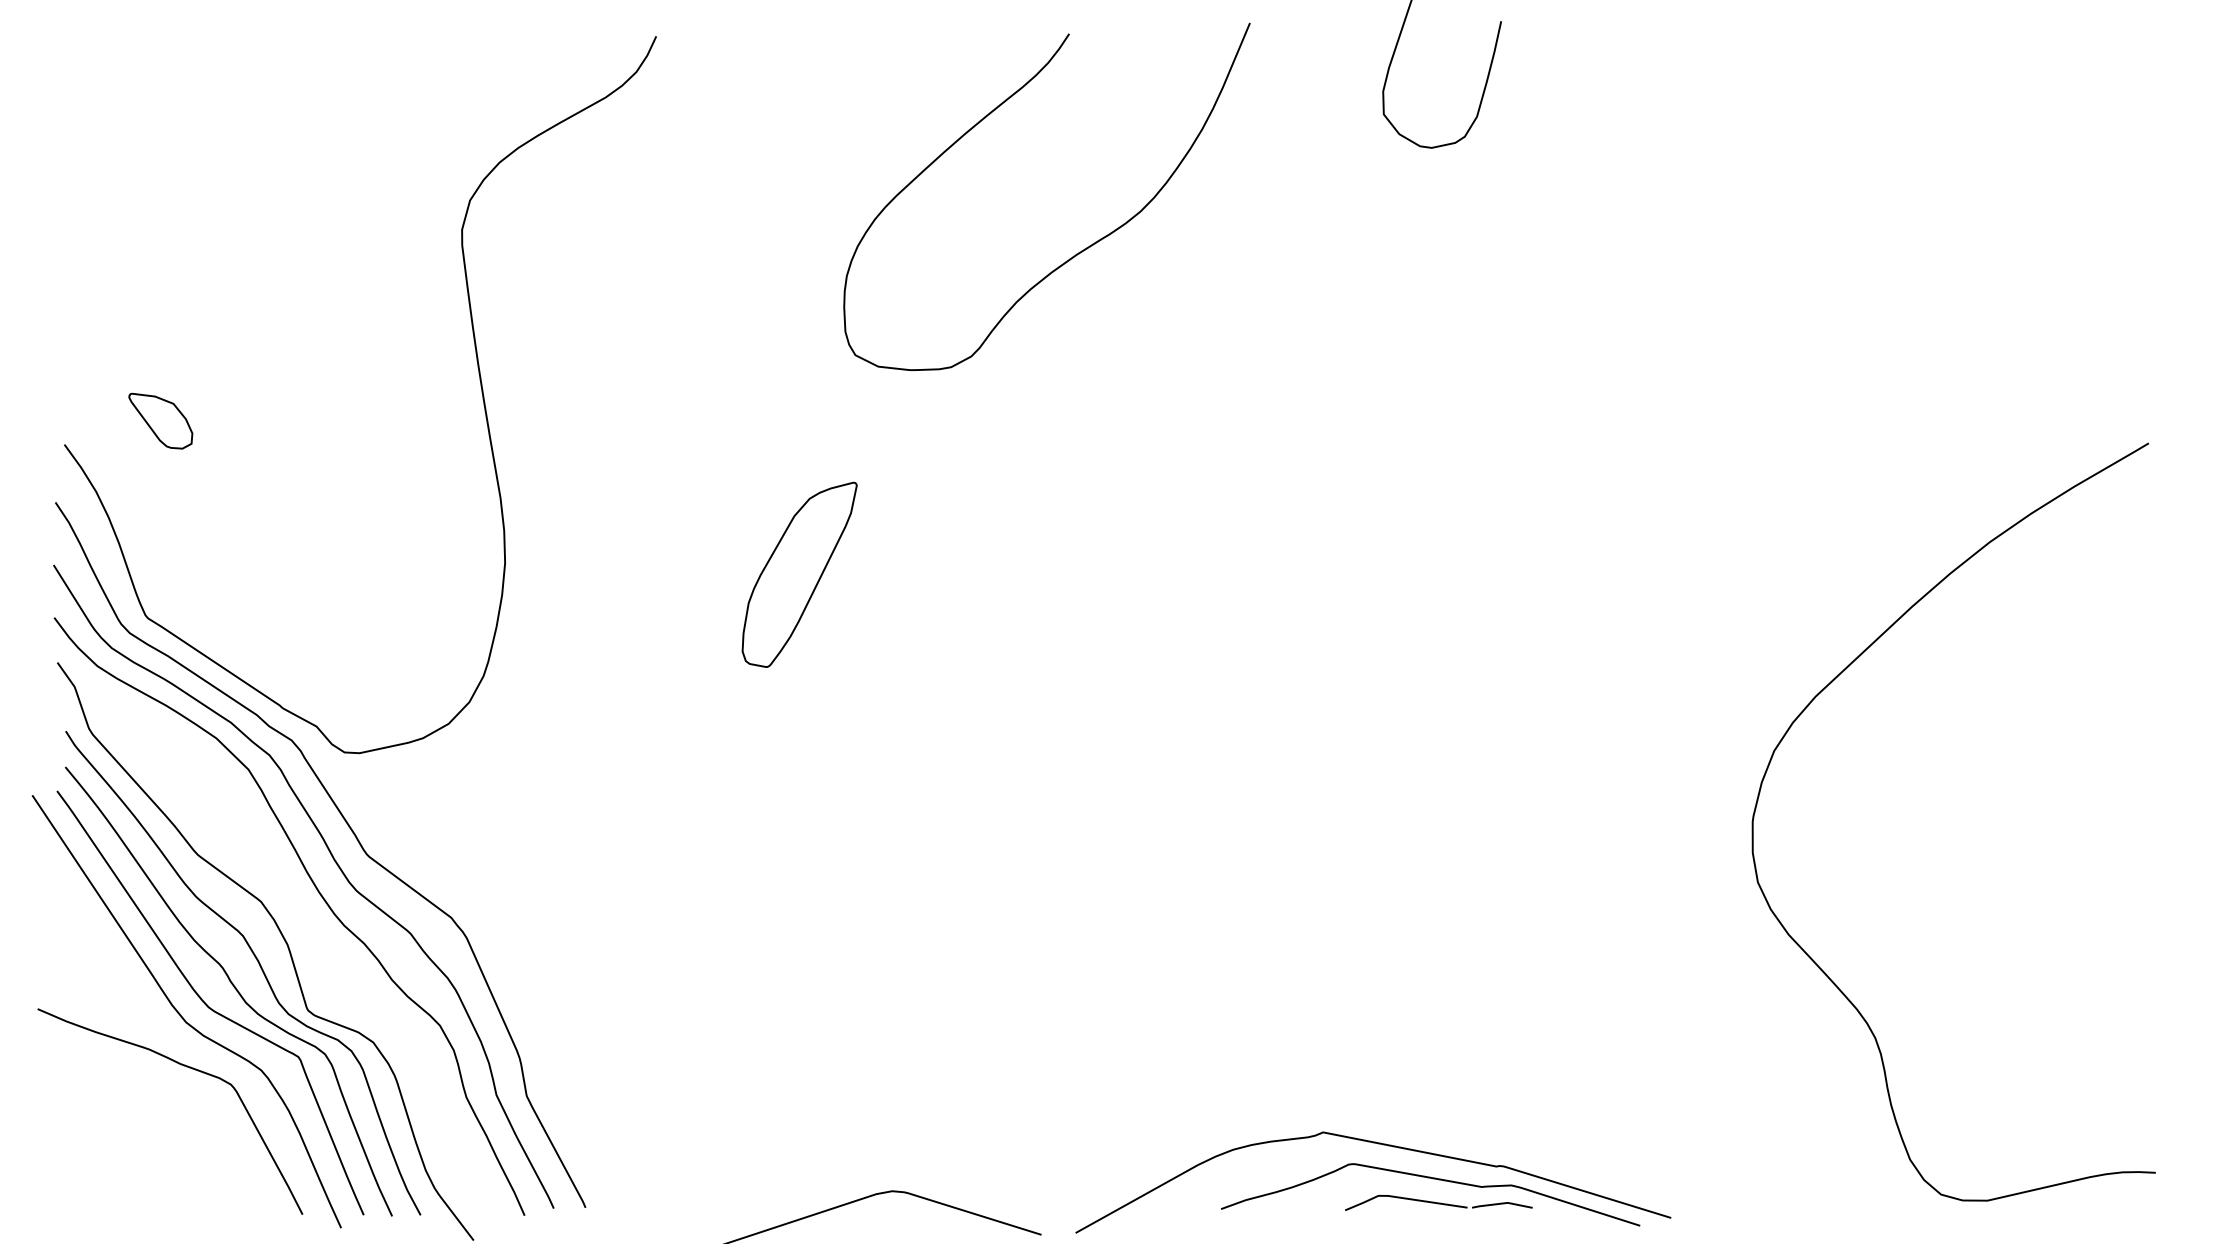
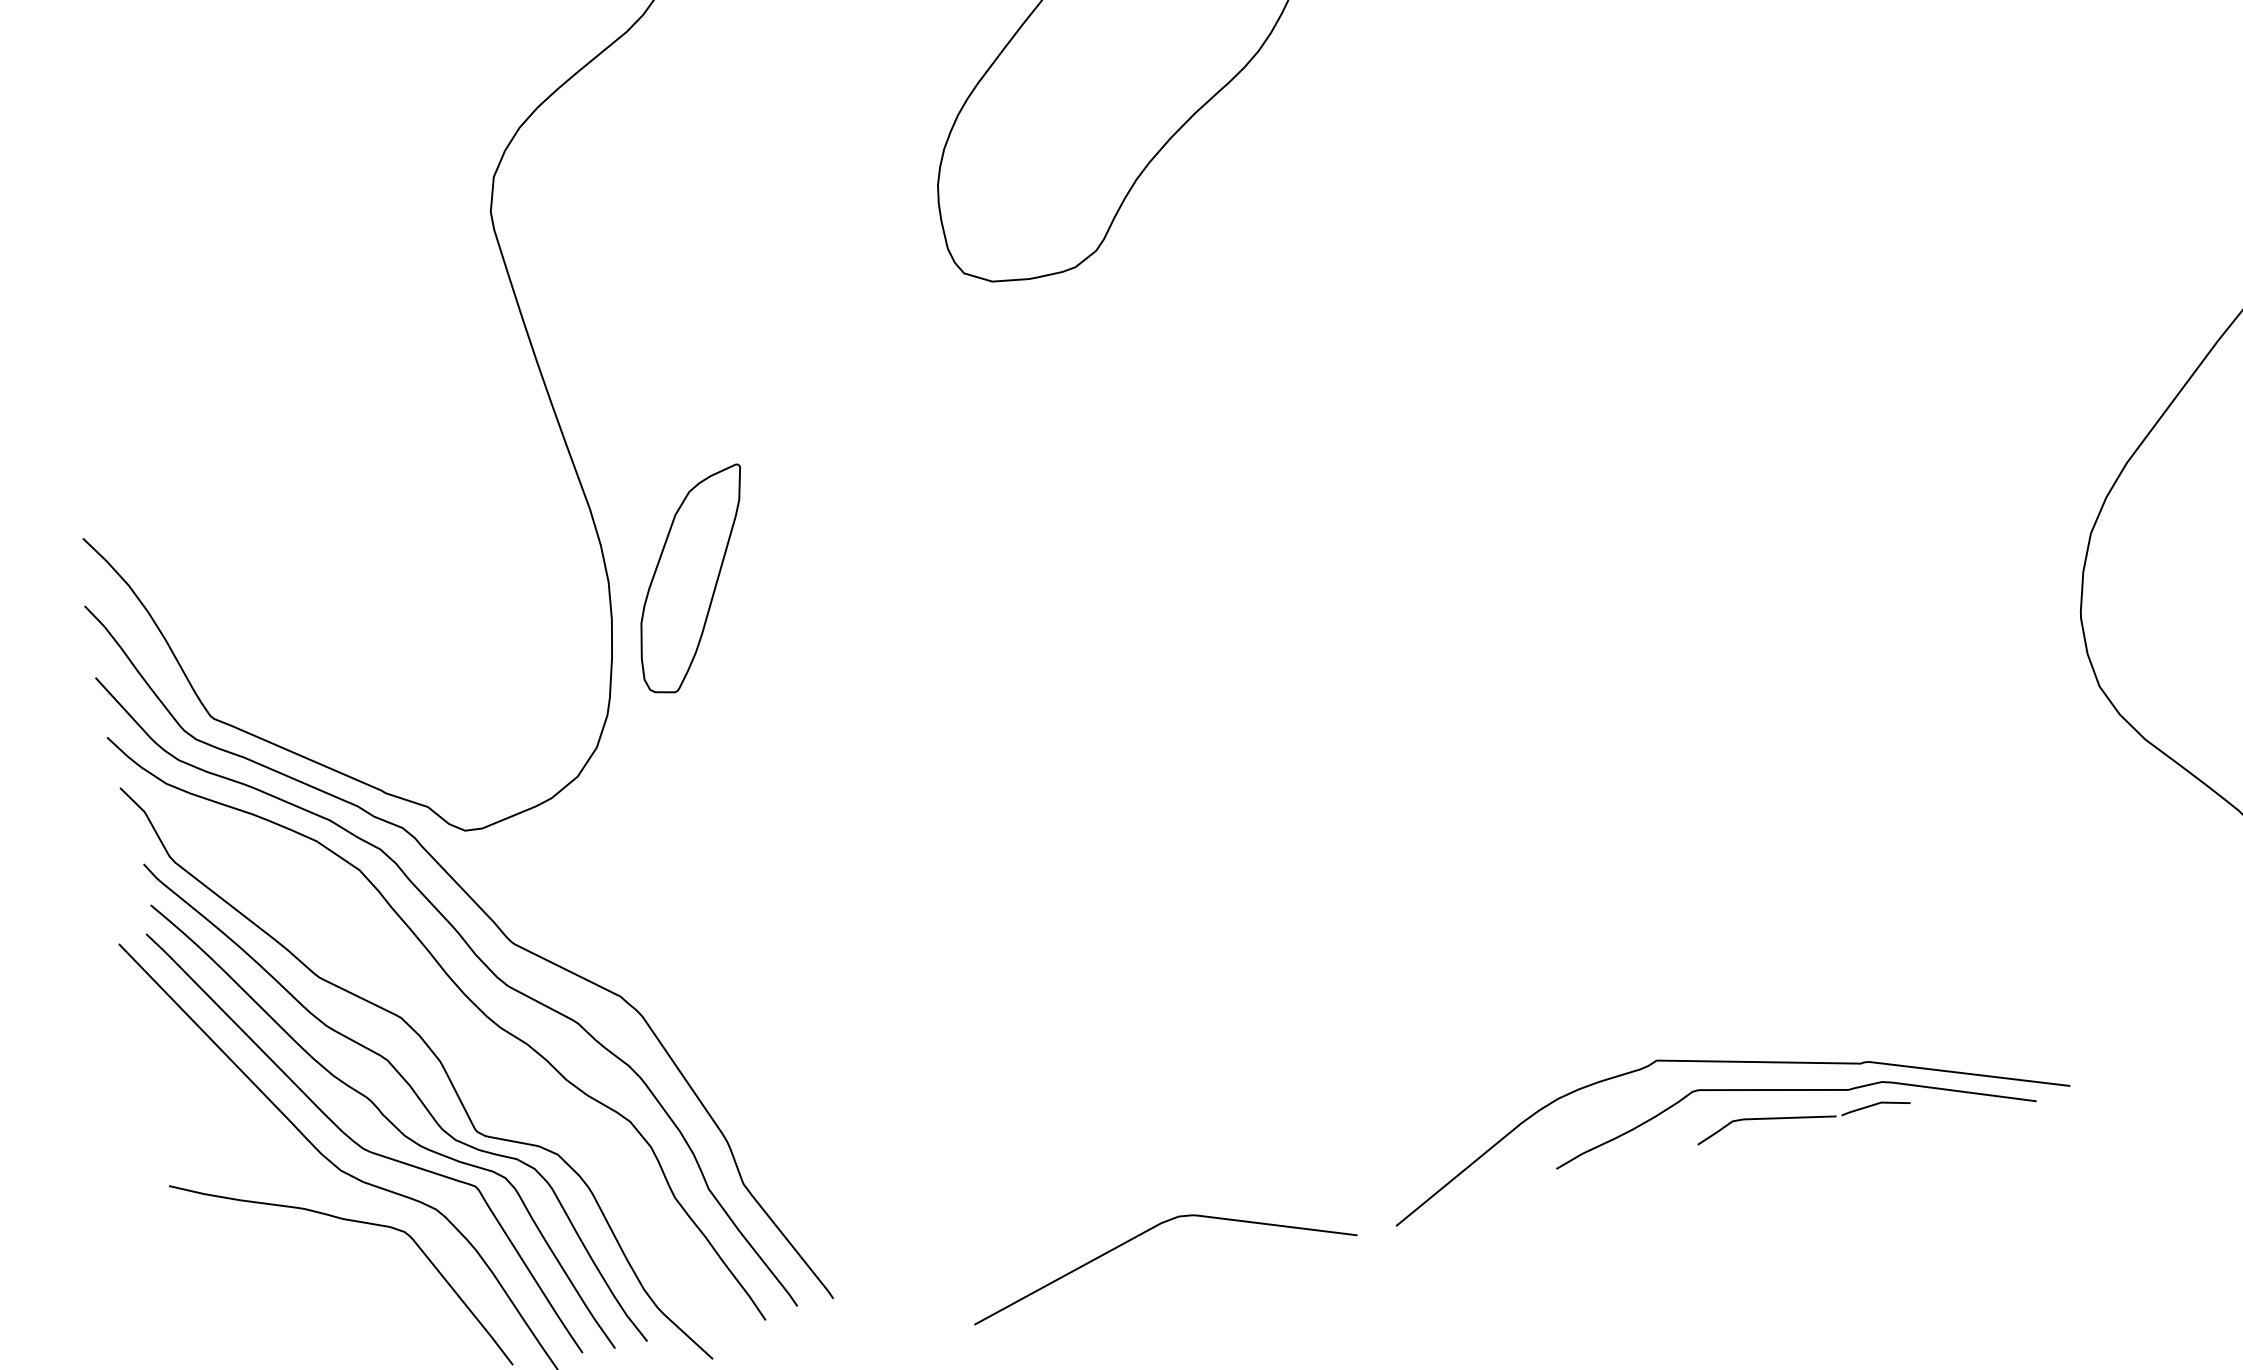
part: (160, 420) -> (187, 491), removed
part: (799, 574) -> (693, 580), moved

